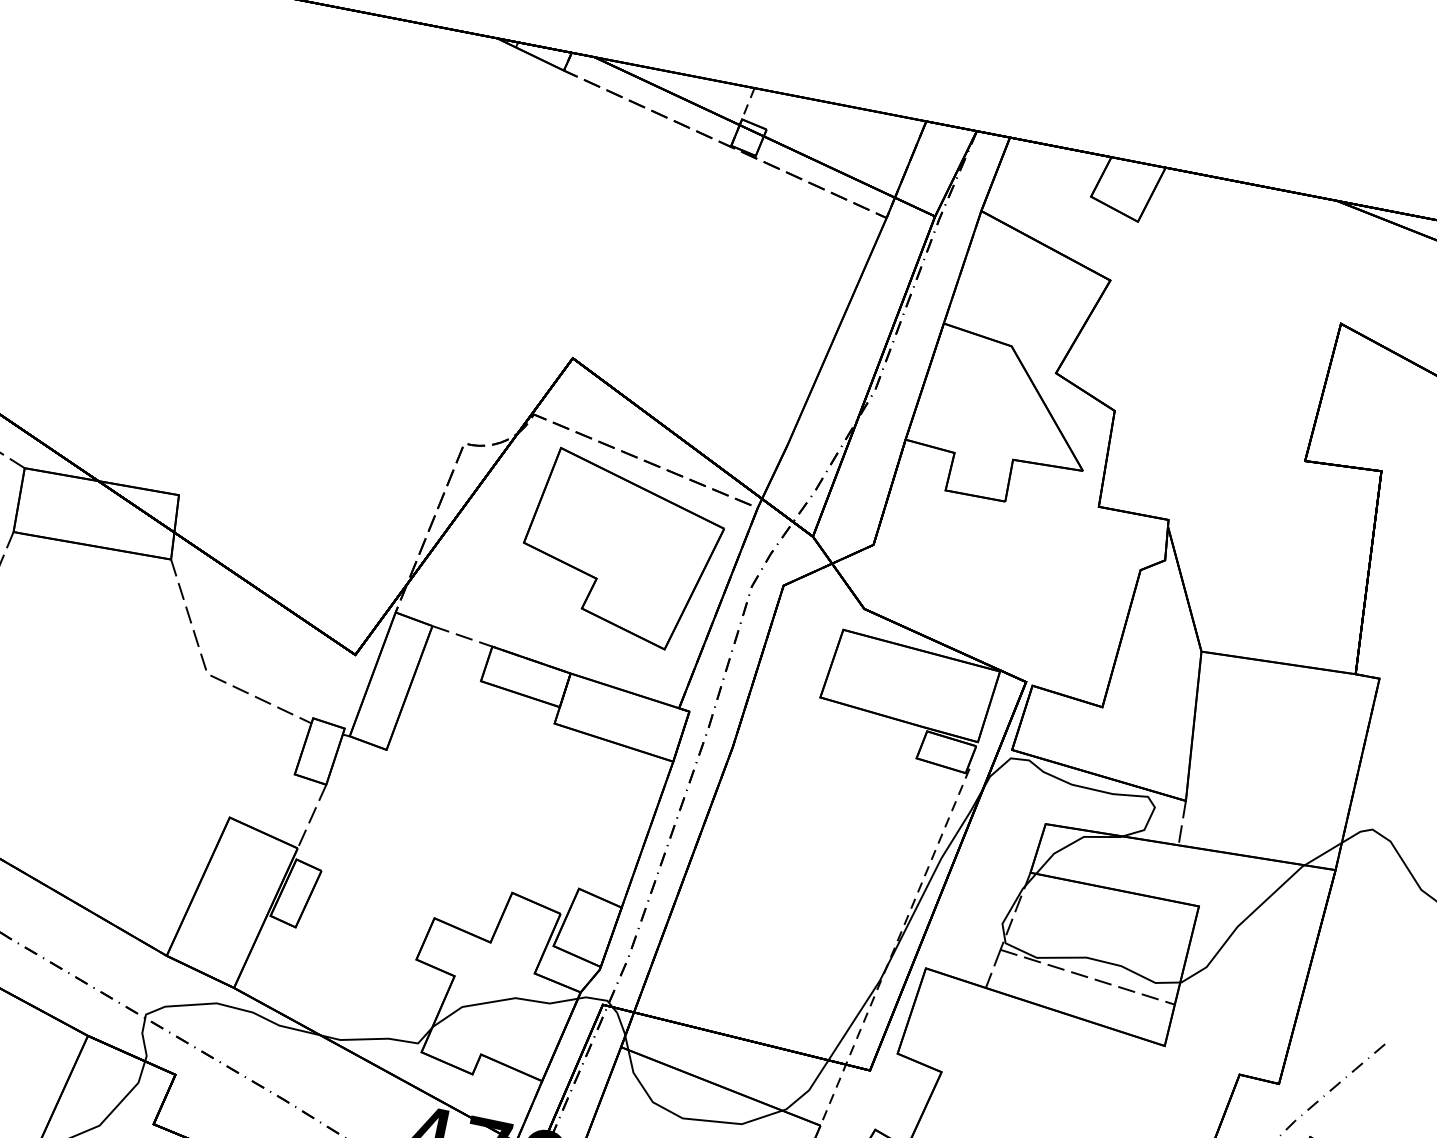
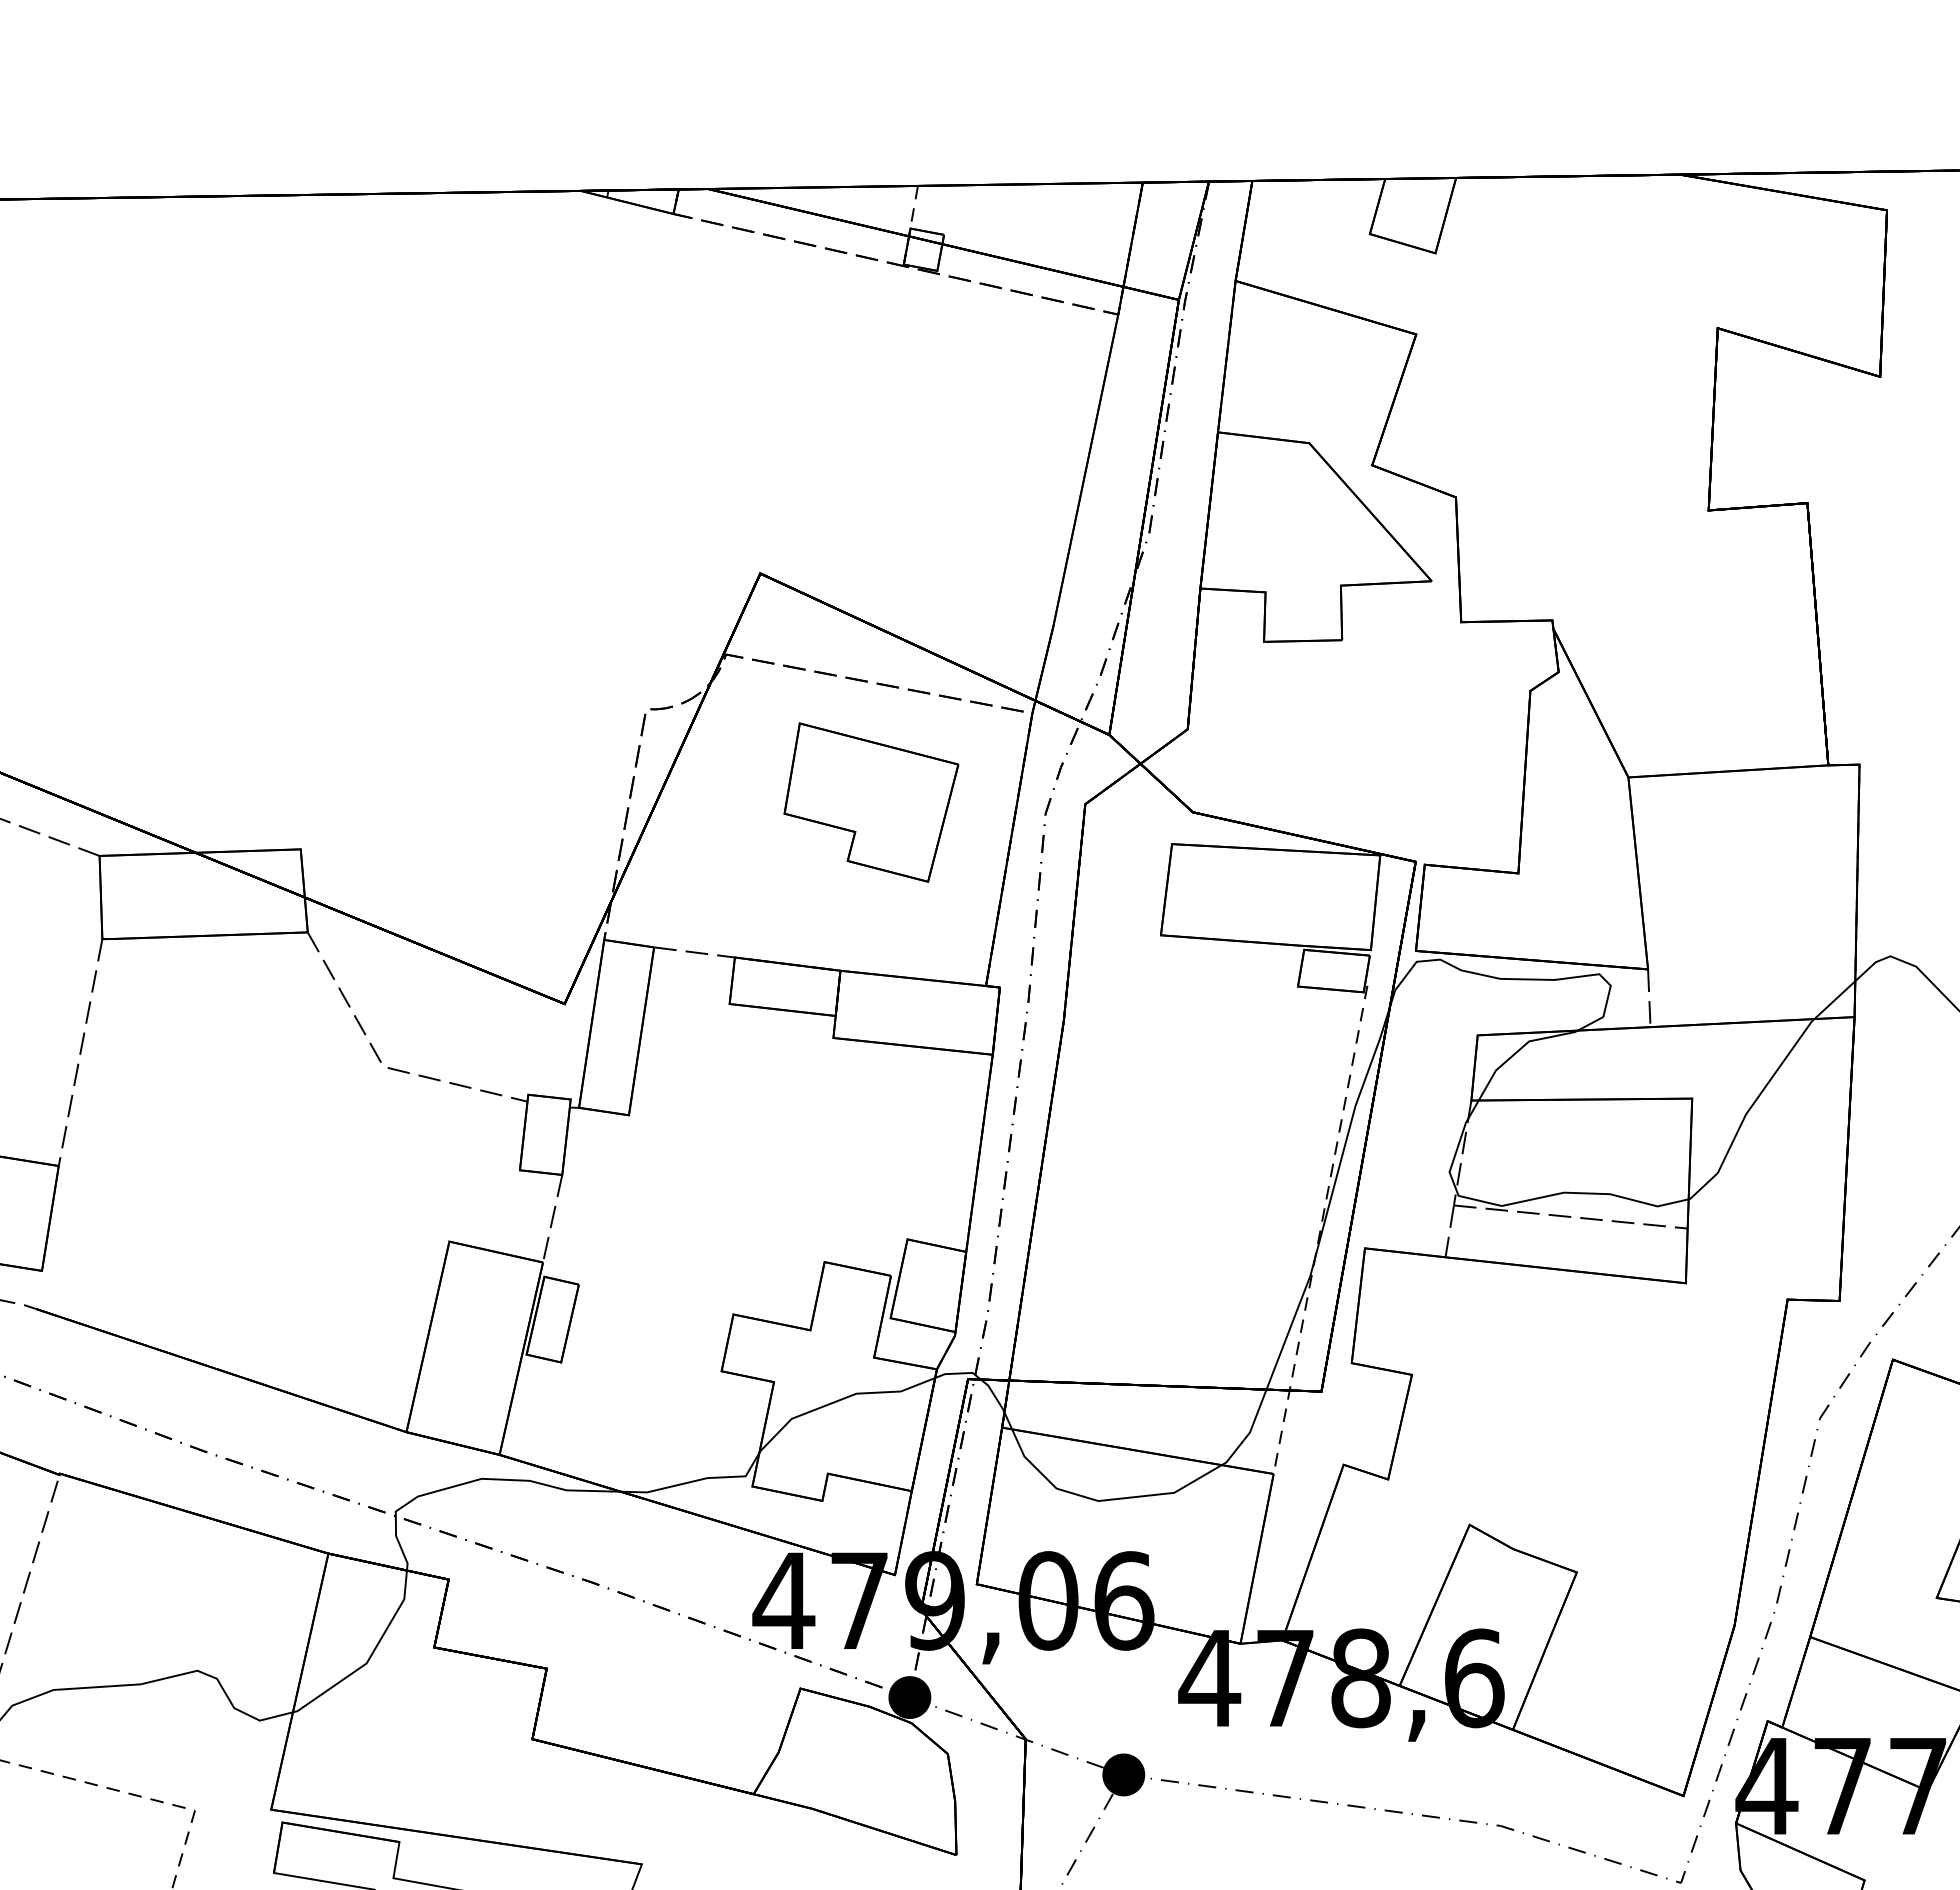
part: (621, 550) -> (871, 802), size x0.7

